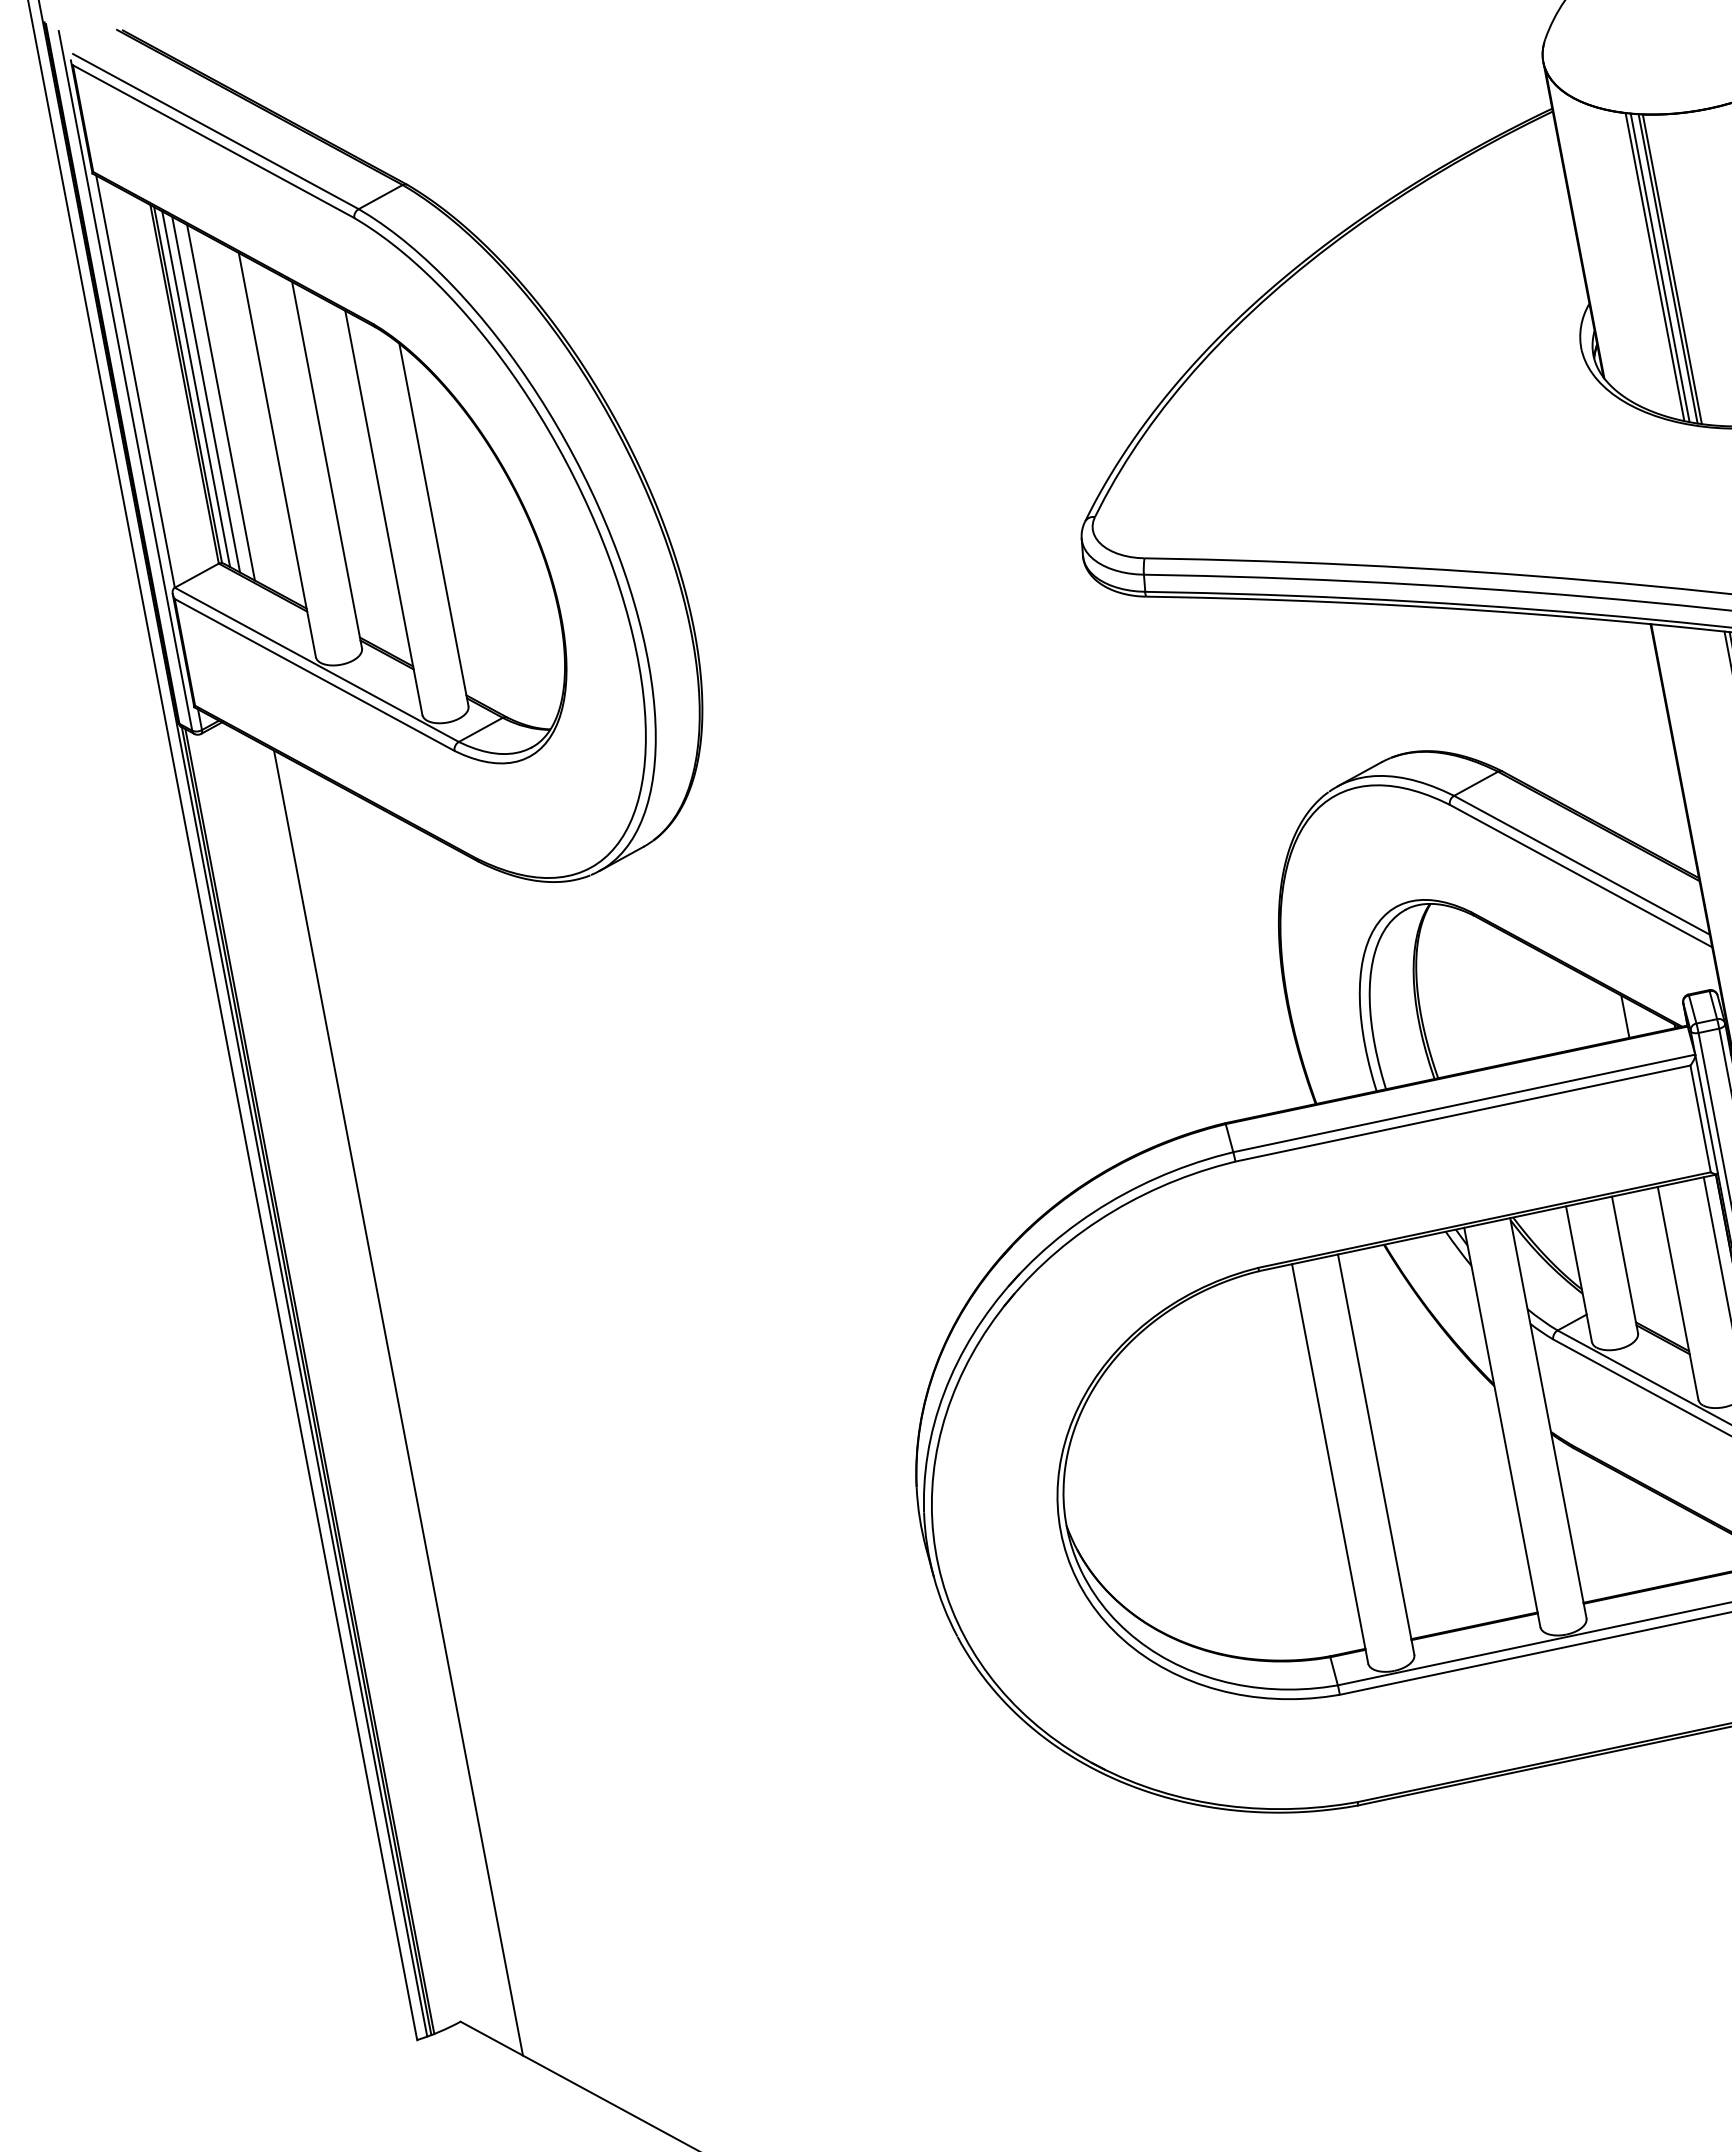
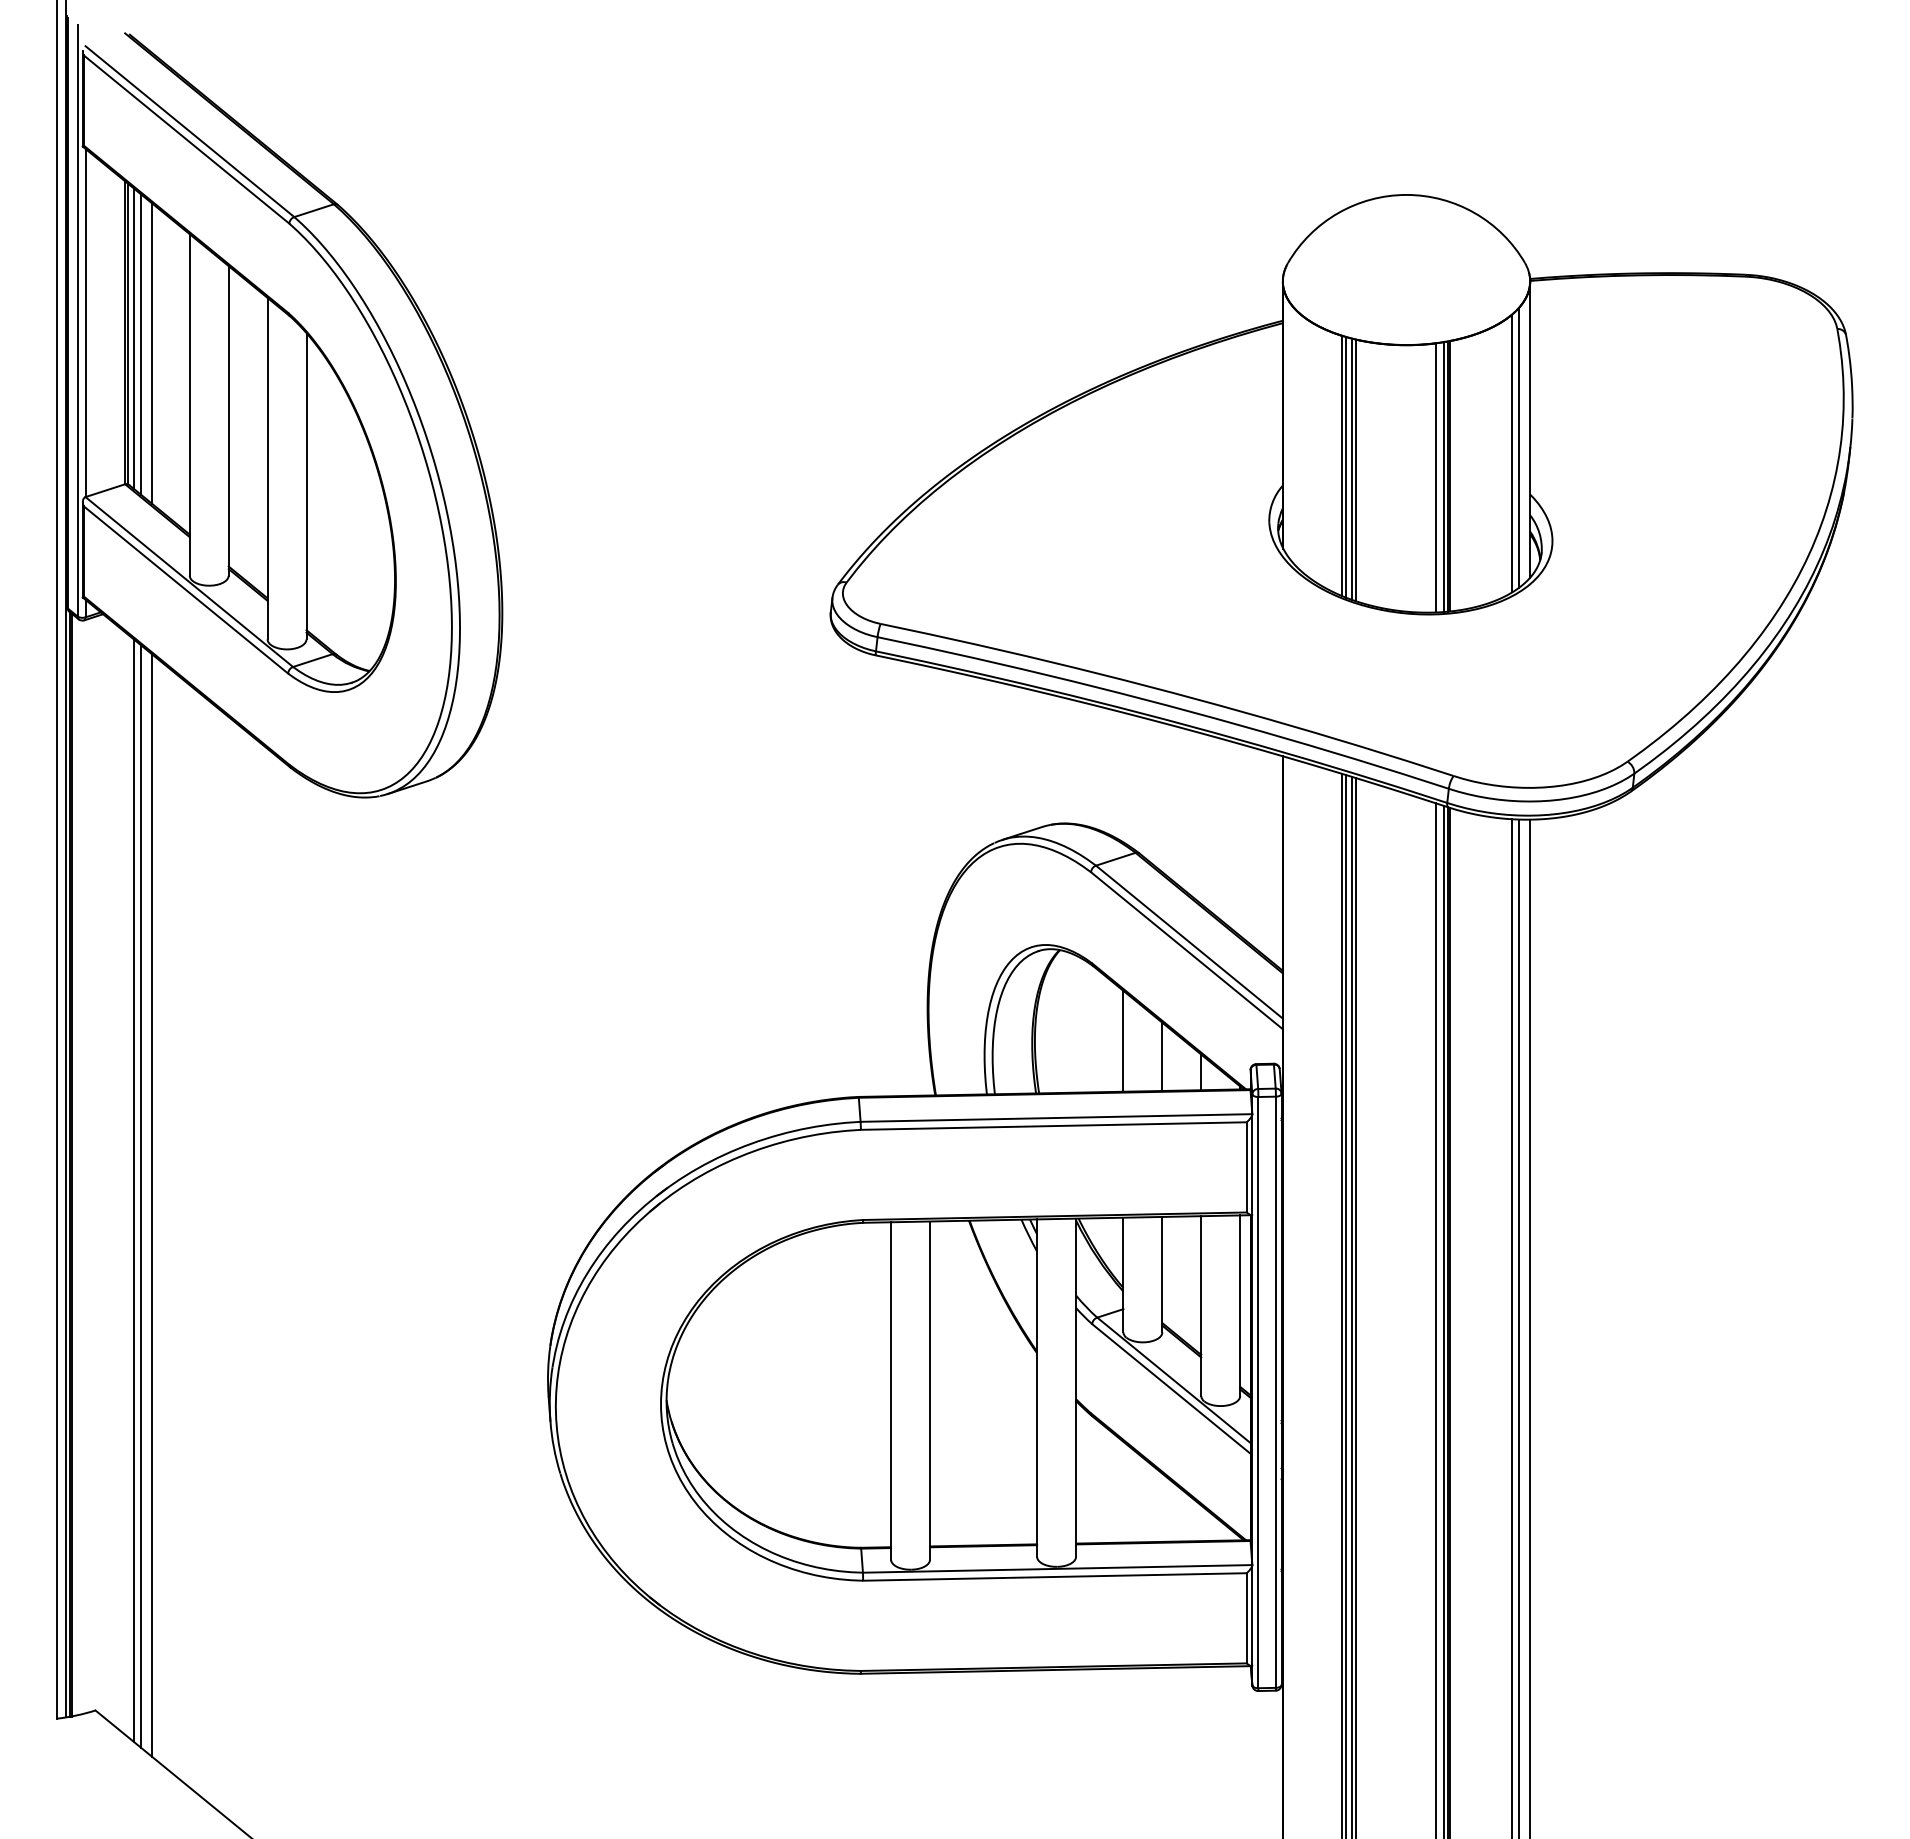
line: (1526, 996) -> (1123, 1040), added
line: (1575, 1006) -> (1162, 1056), added
line: (388, 1397) -> (133, 1190), added
line: (412, 1411) -> (151, 1205), added

